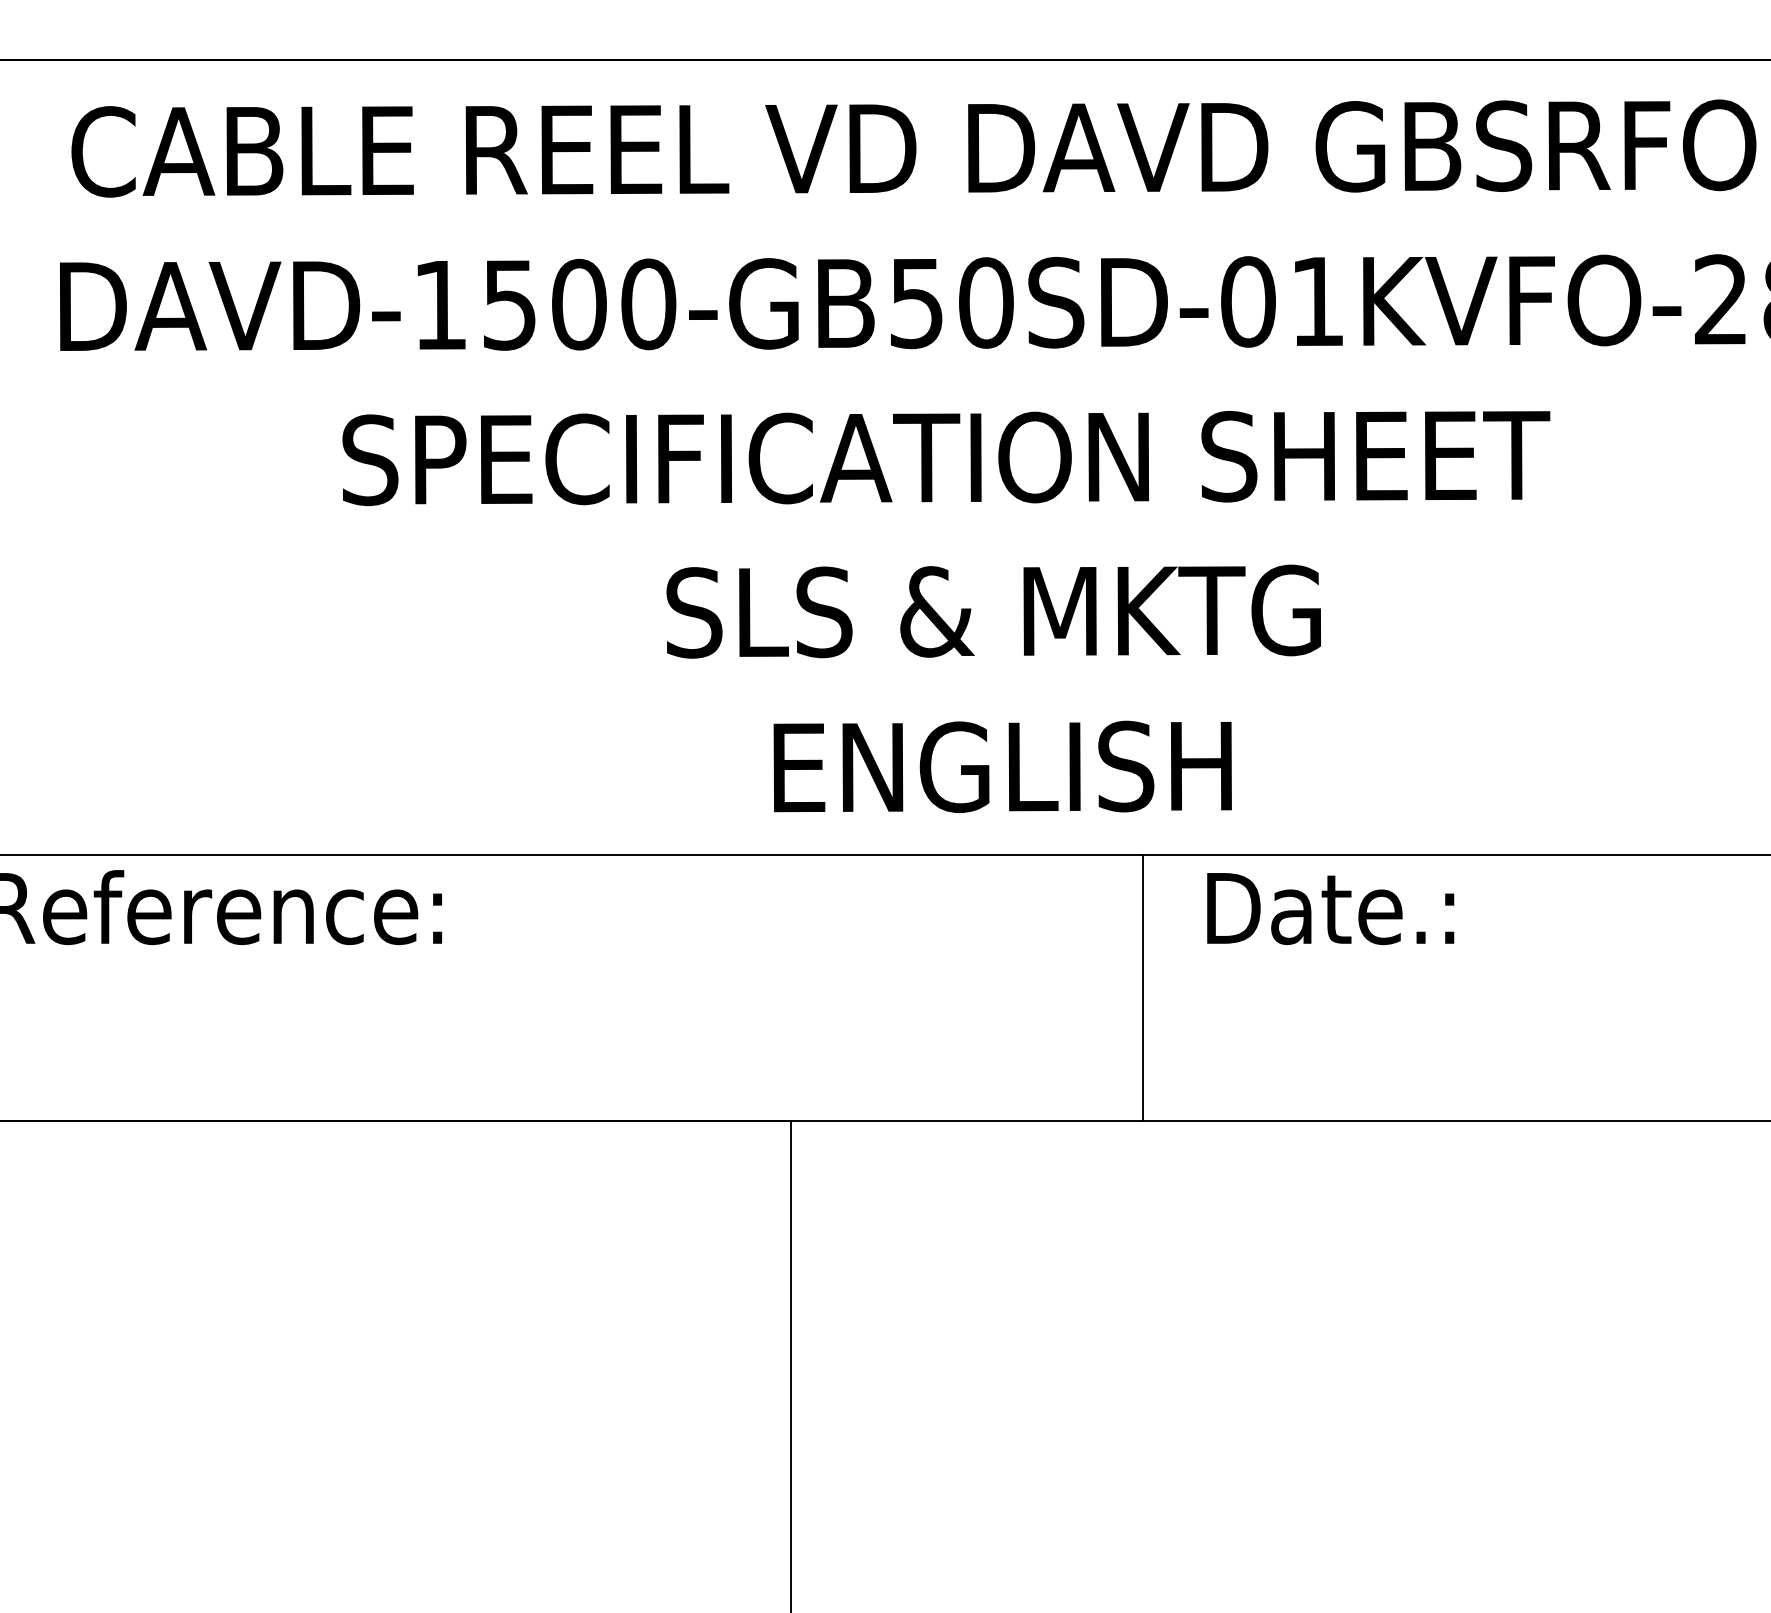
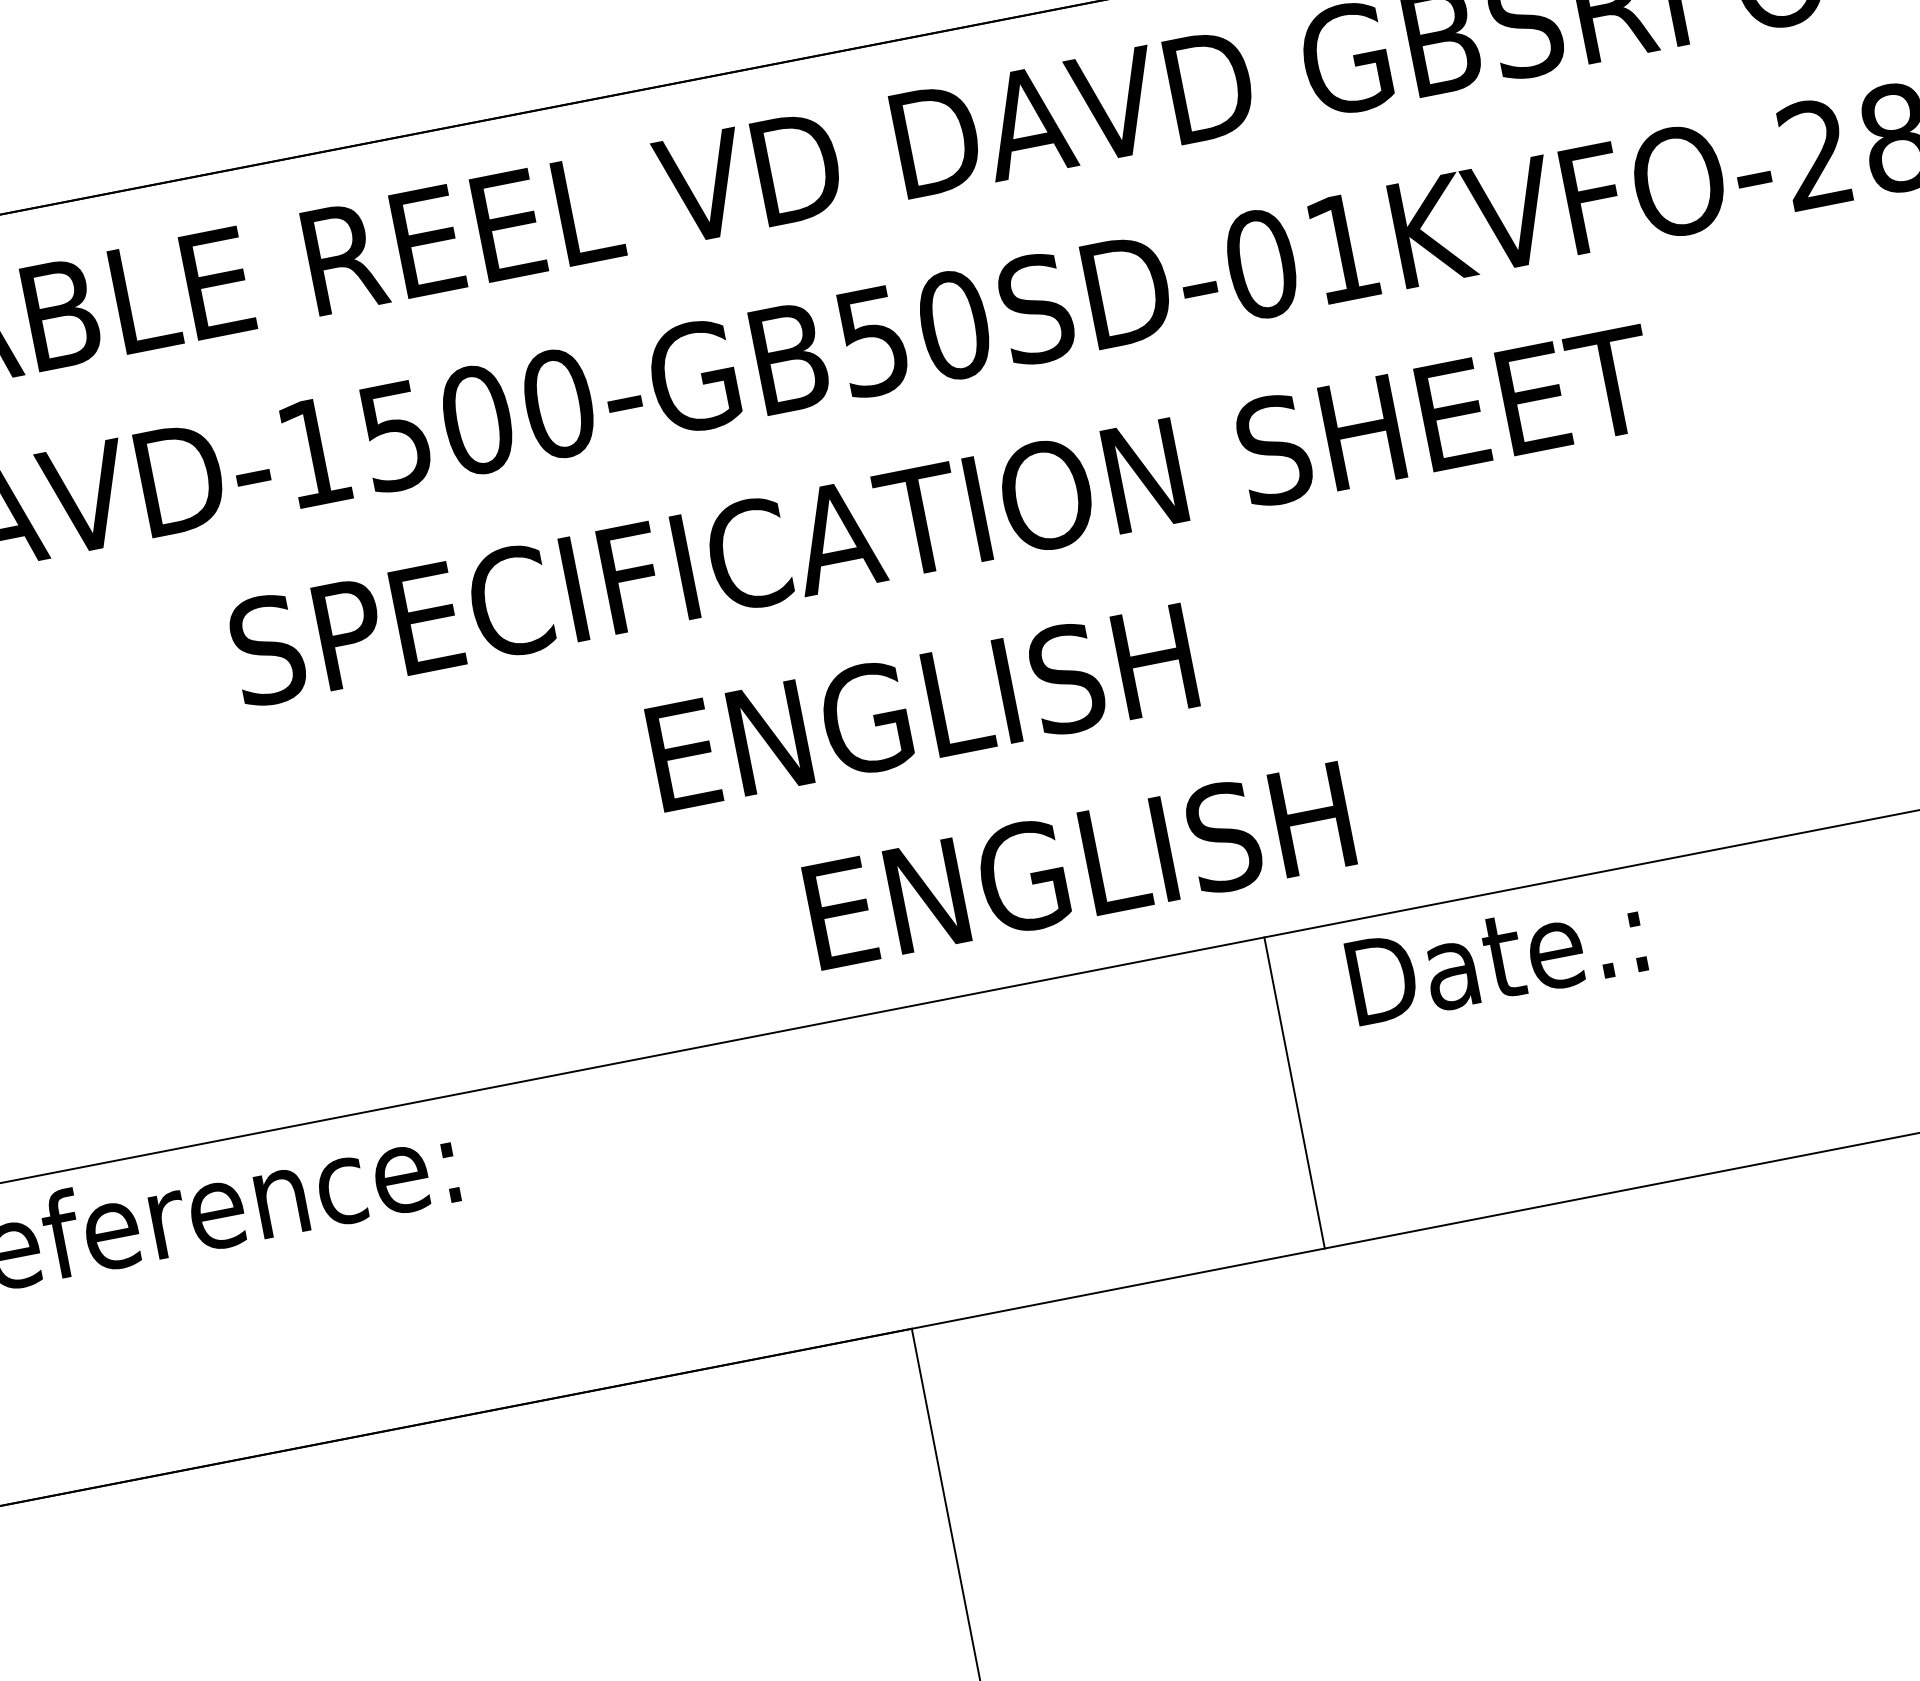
text: (993, 611) -> (1033, 685), SLS & MKTG -> ENGLISH

